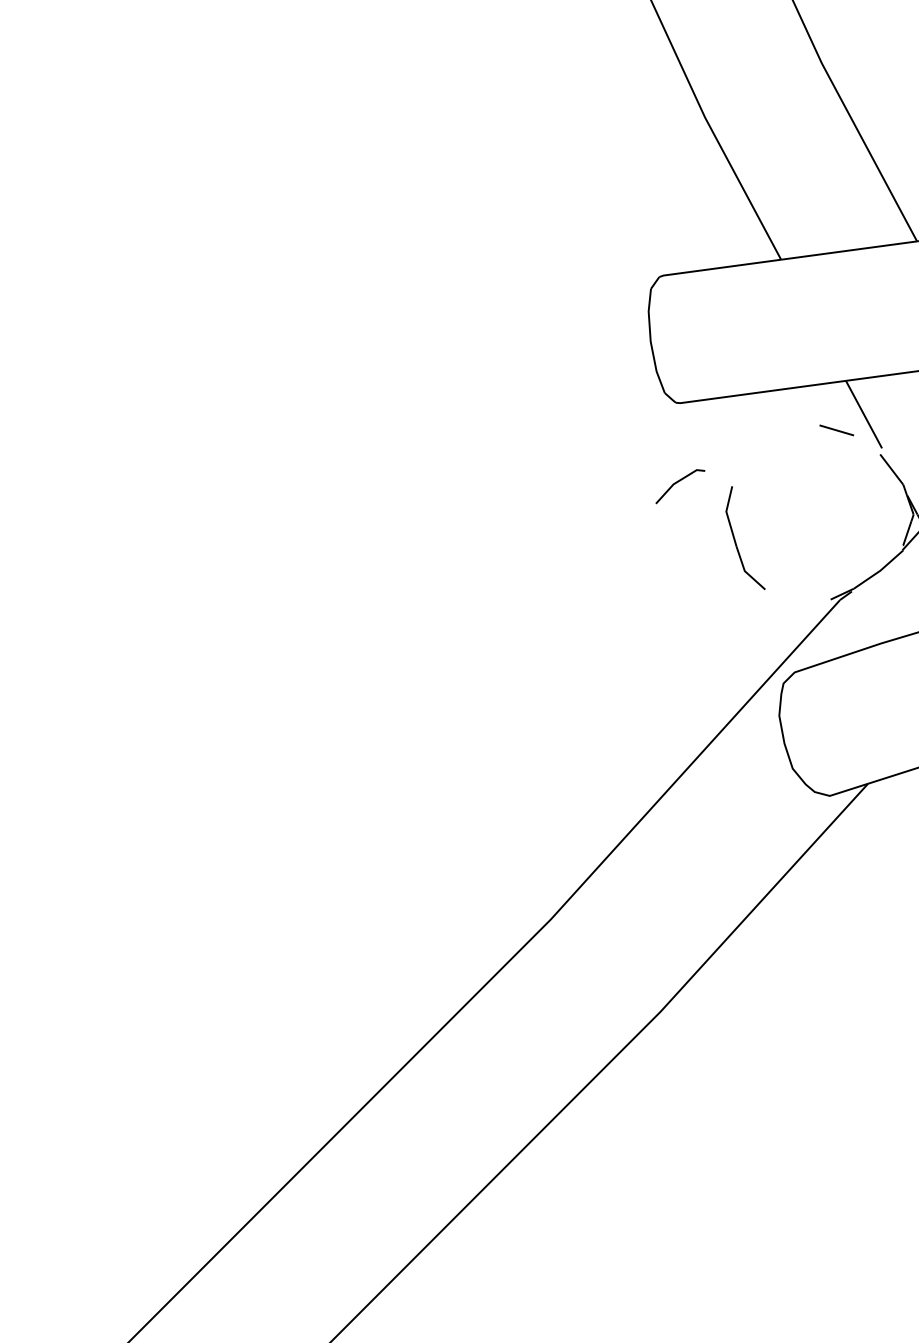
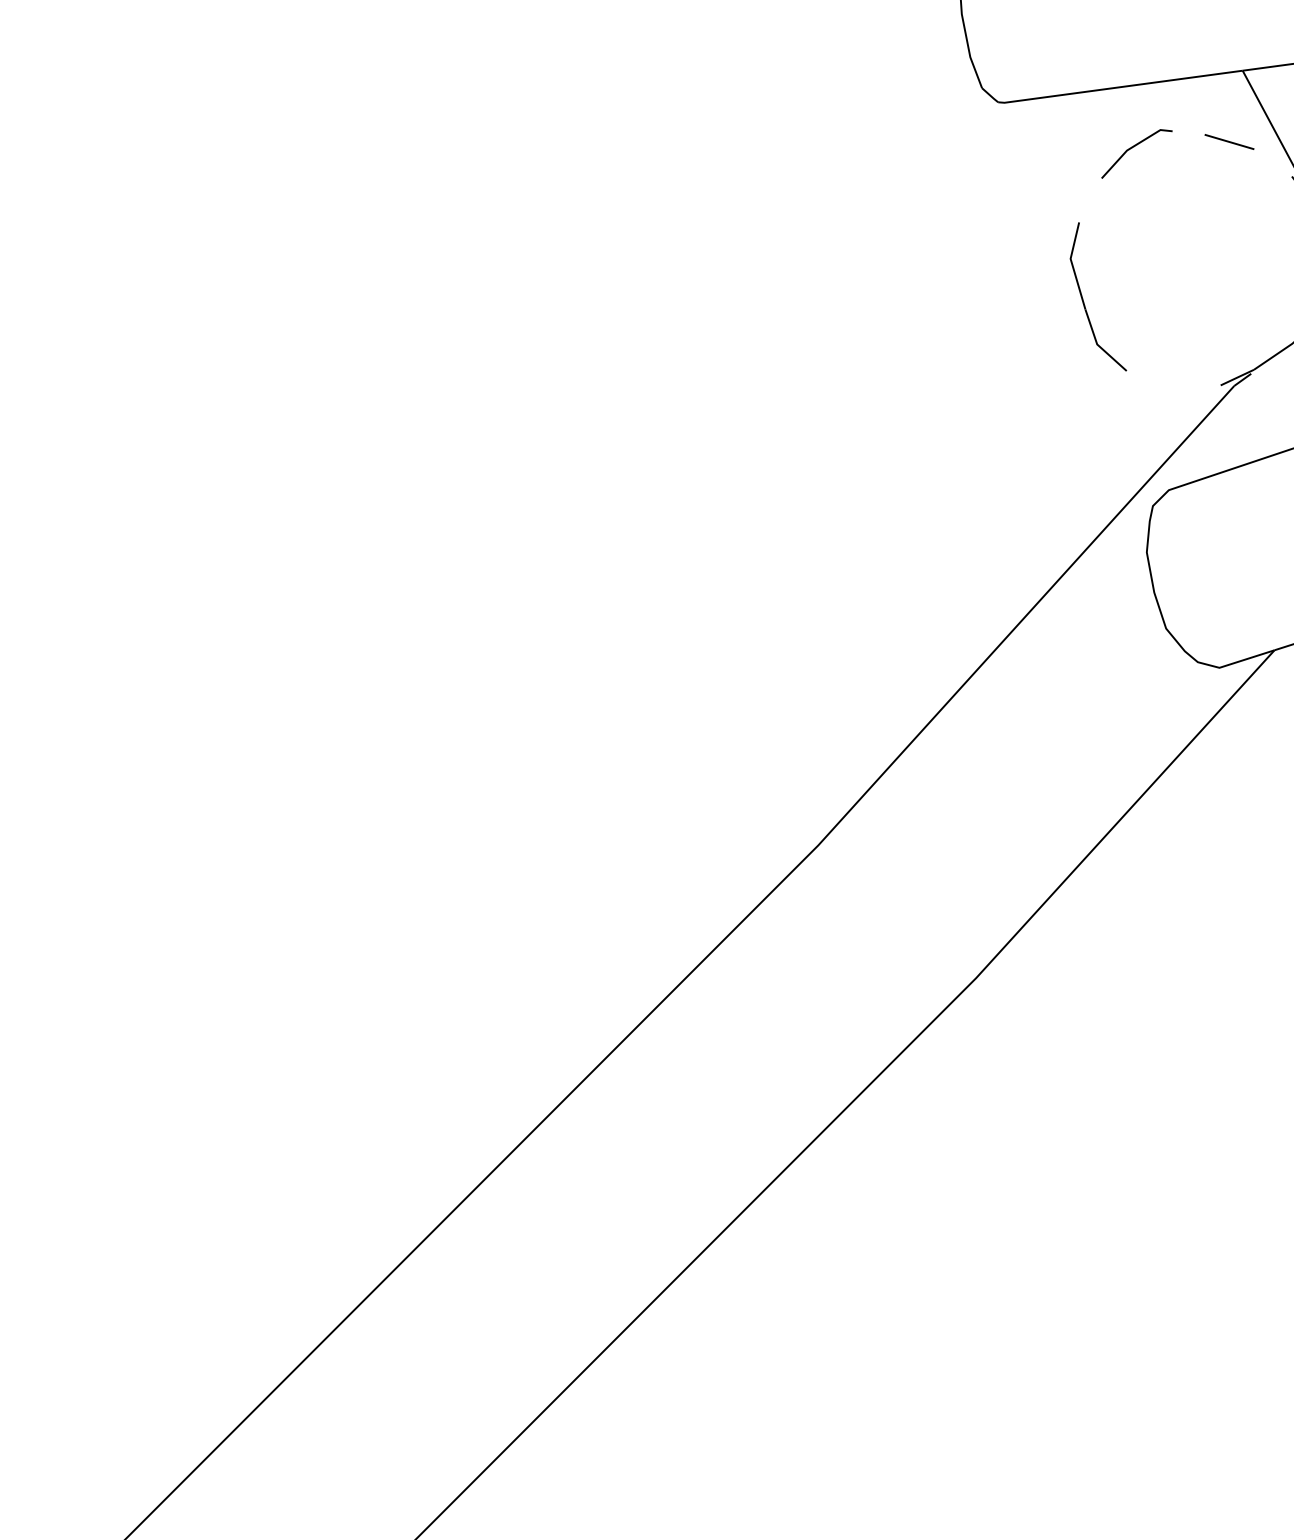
curve: (677, 483) -> (1132, 149), moved

